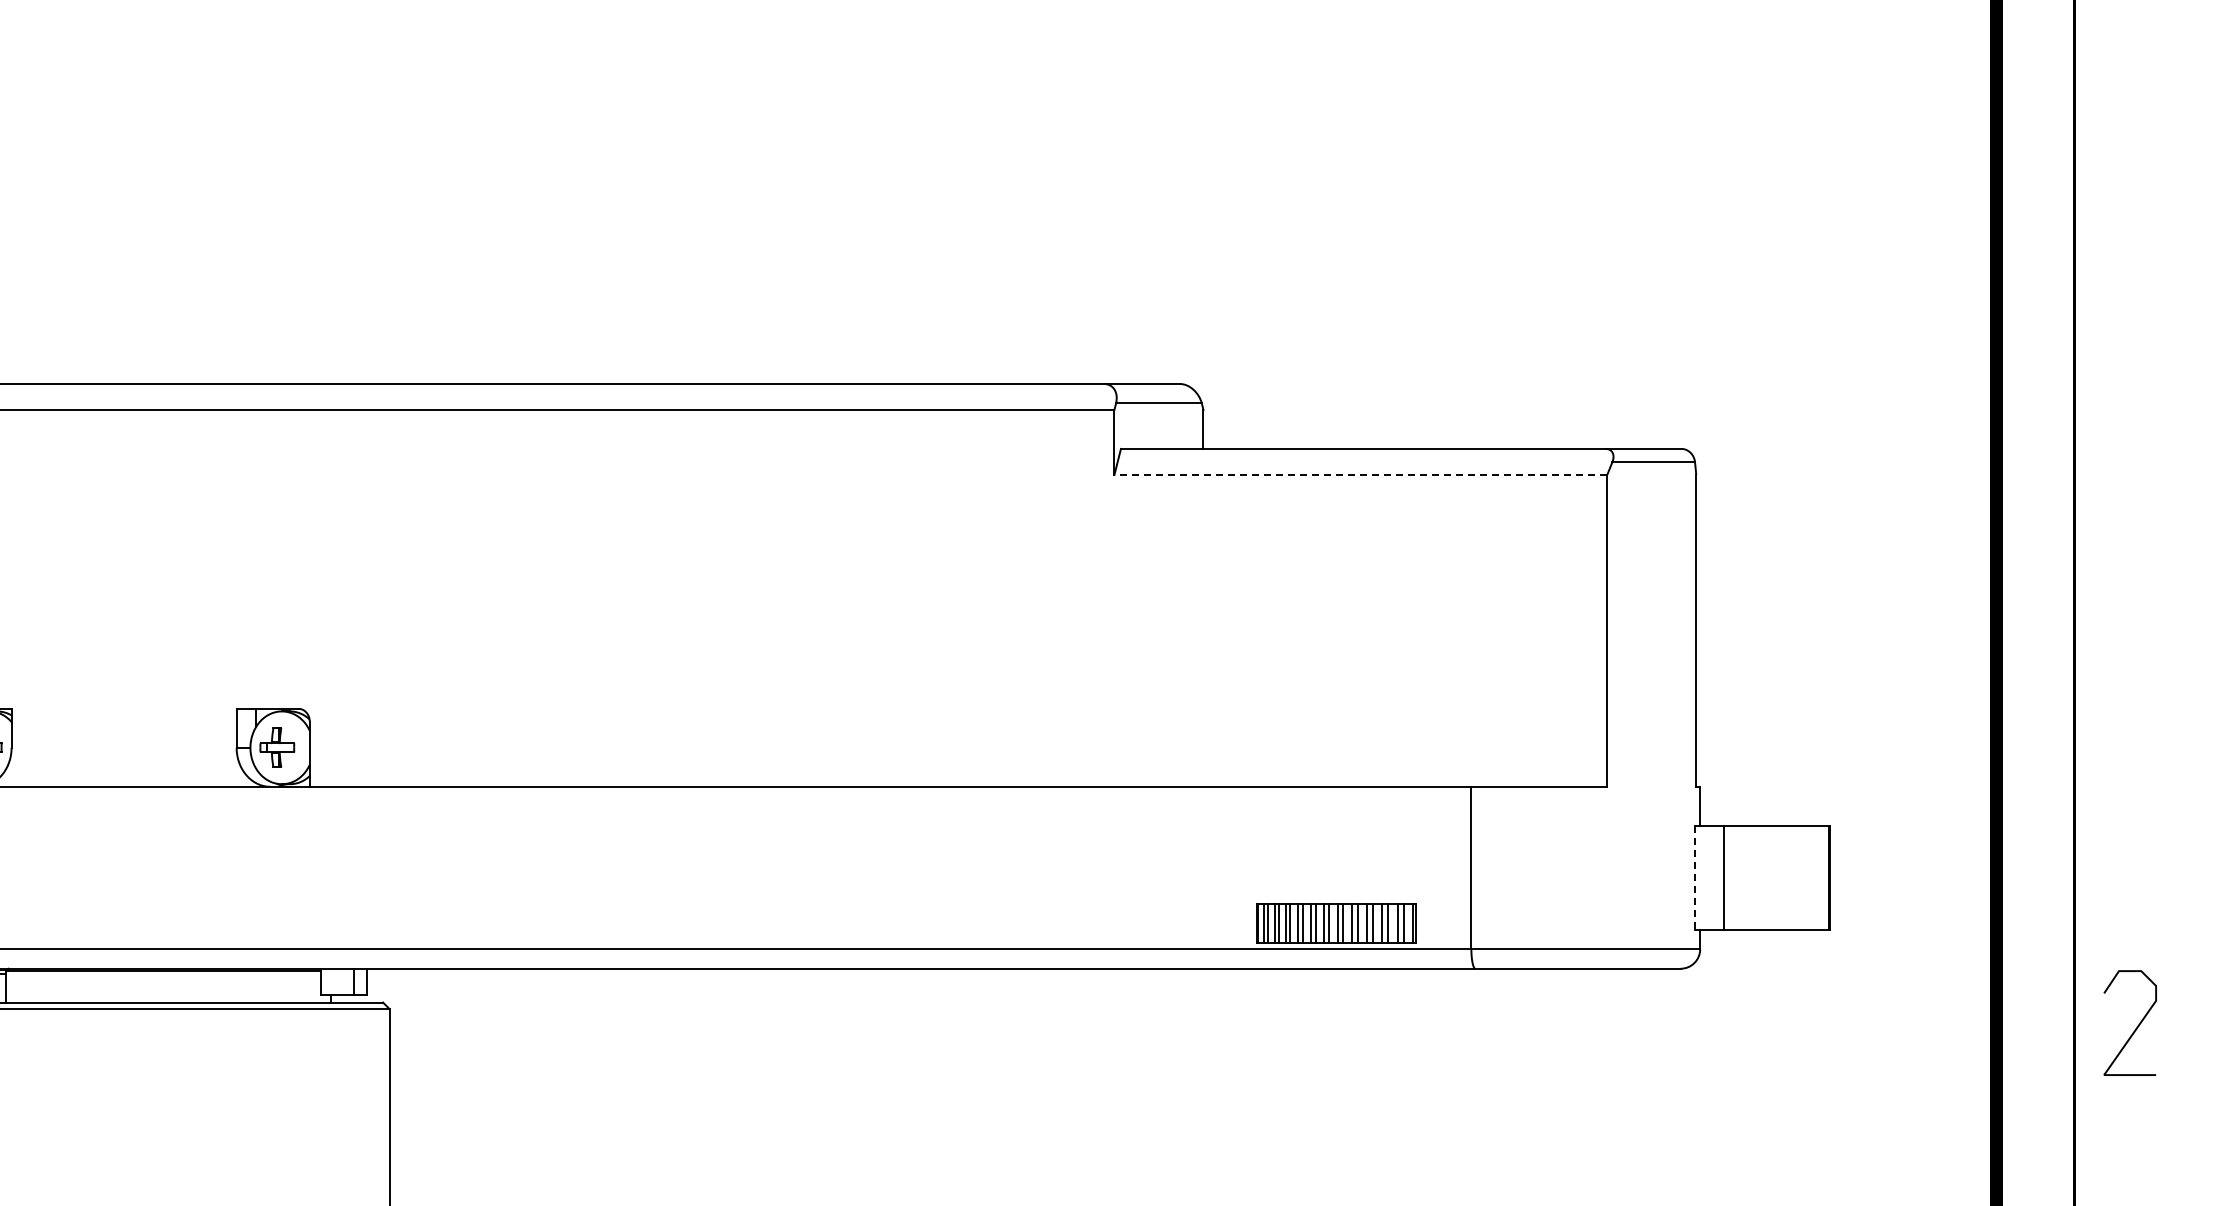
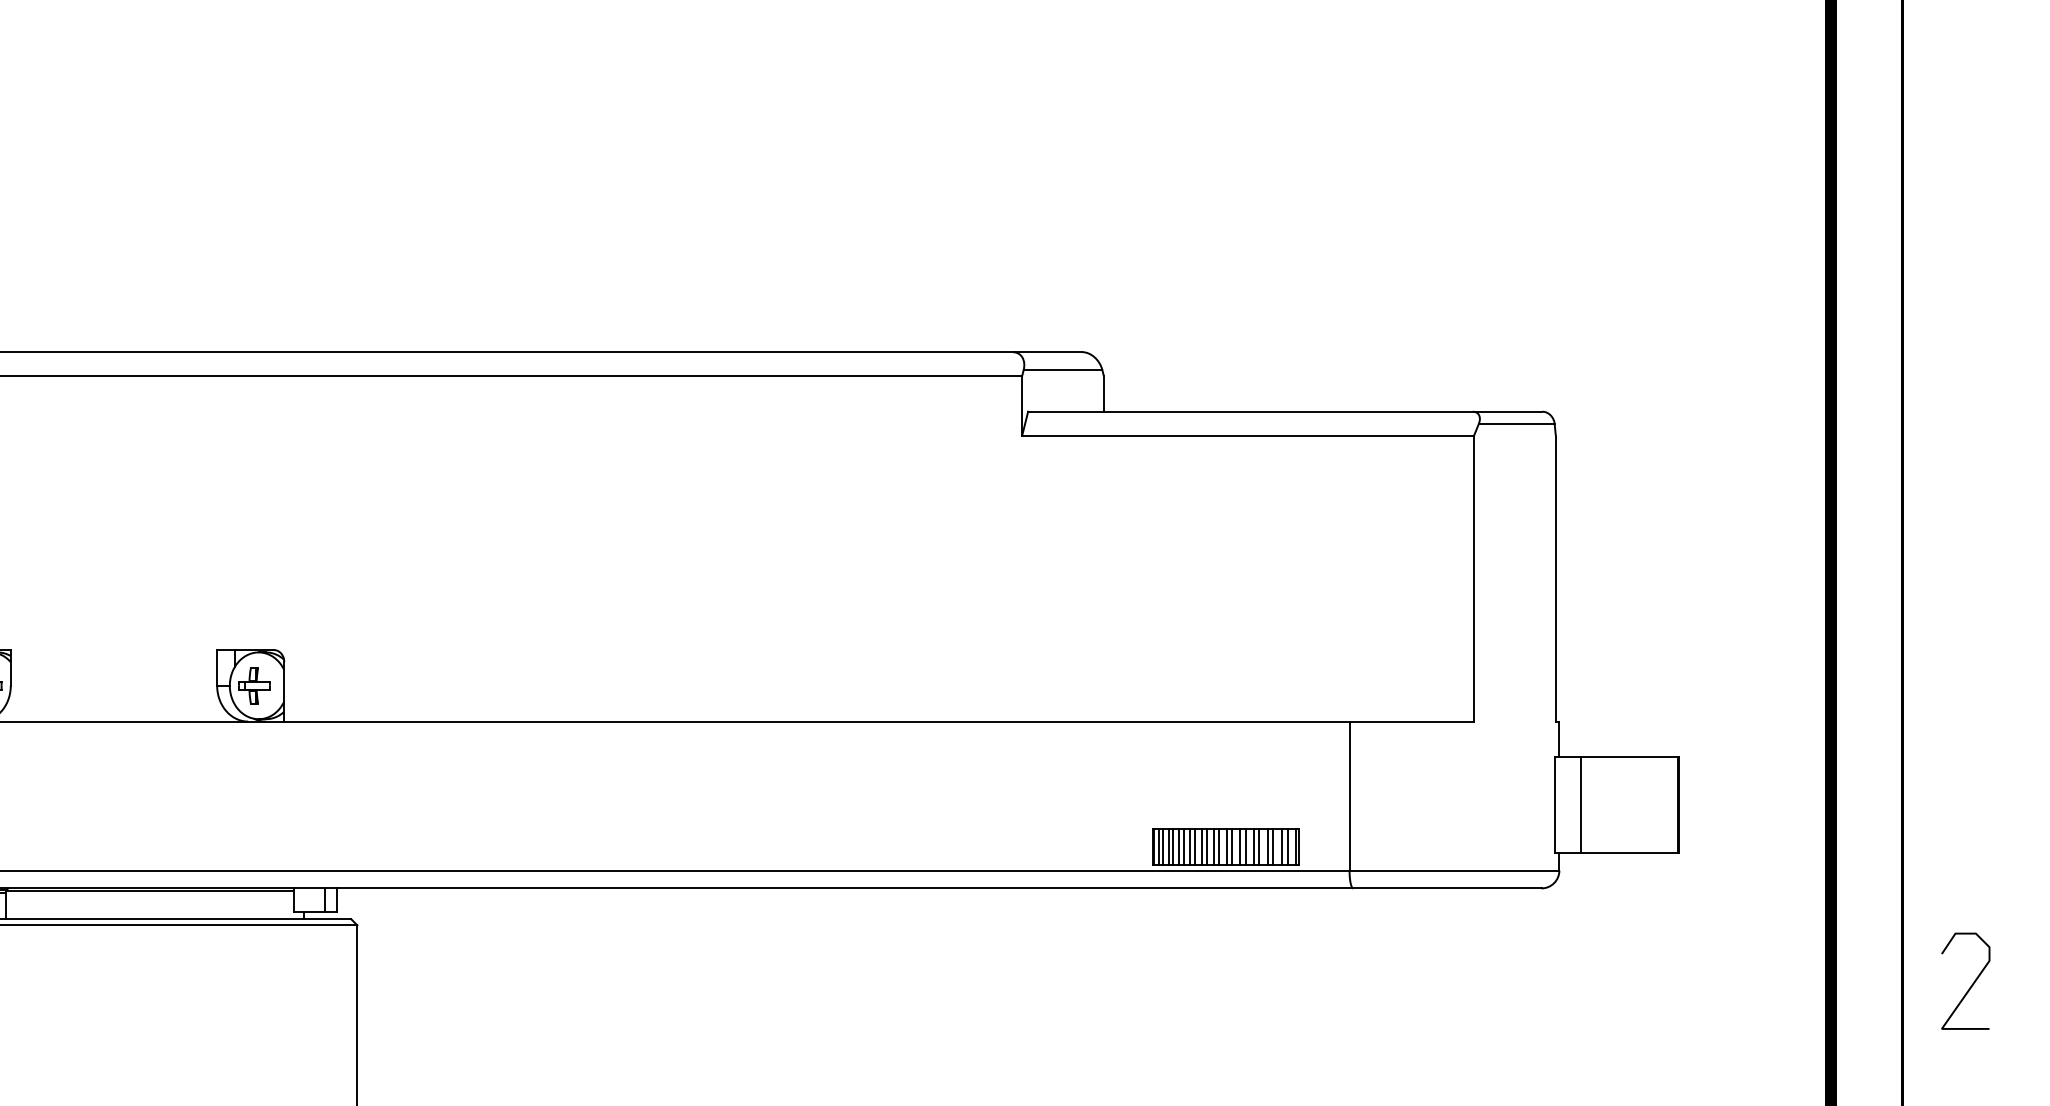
line: (1361, 474) -> (1248, 435), dashed -> solid
line: (1694, 878) -> (1554, 805), dashed -> solid
curve: (2136, 1026) -> (1971, 984), moved

